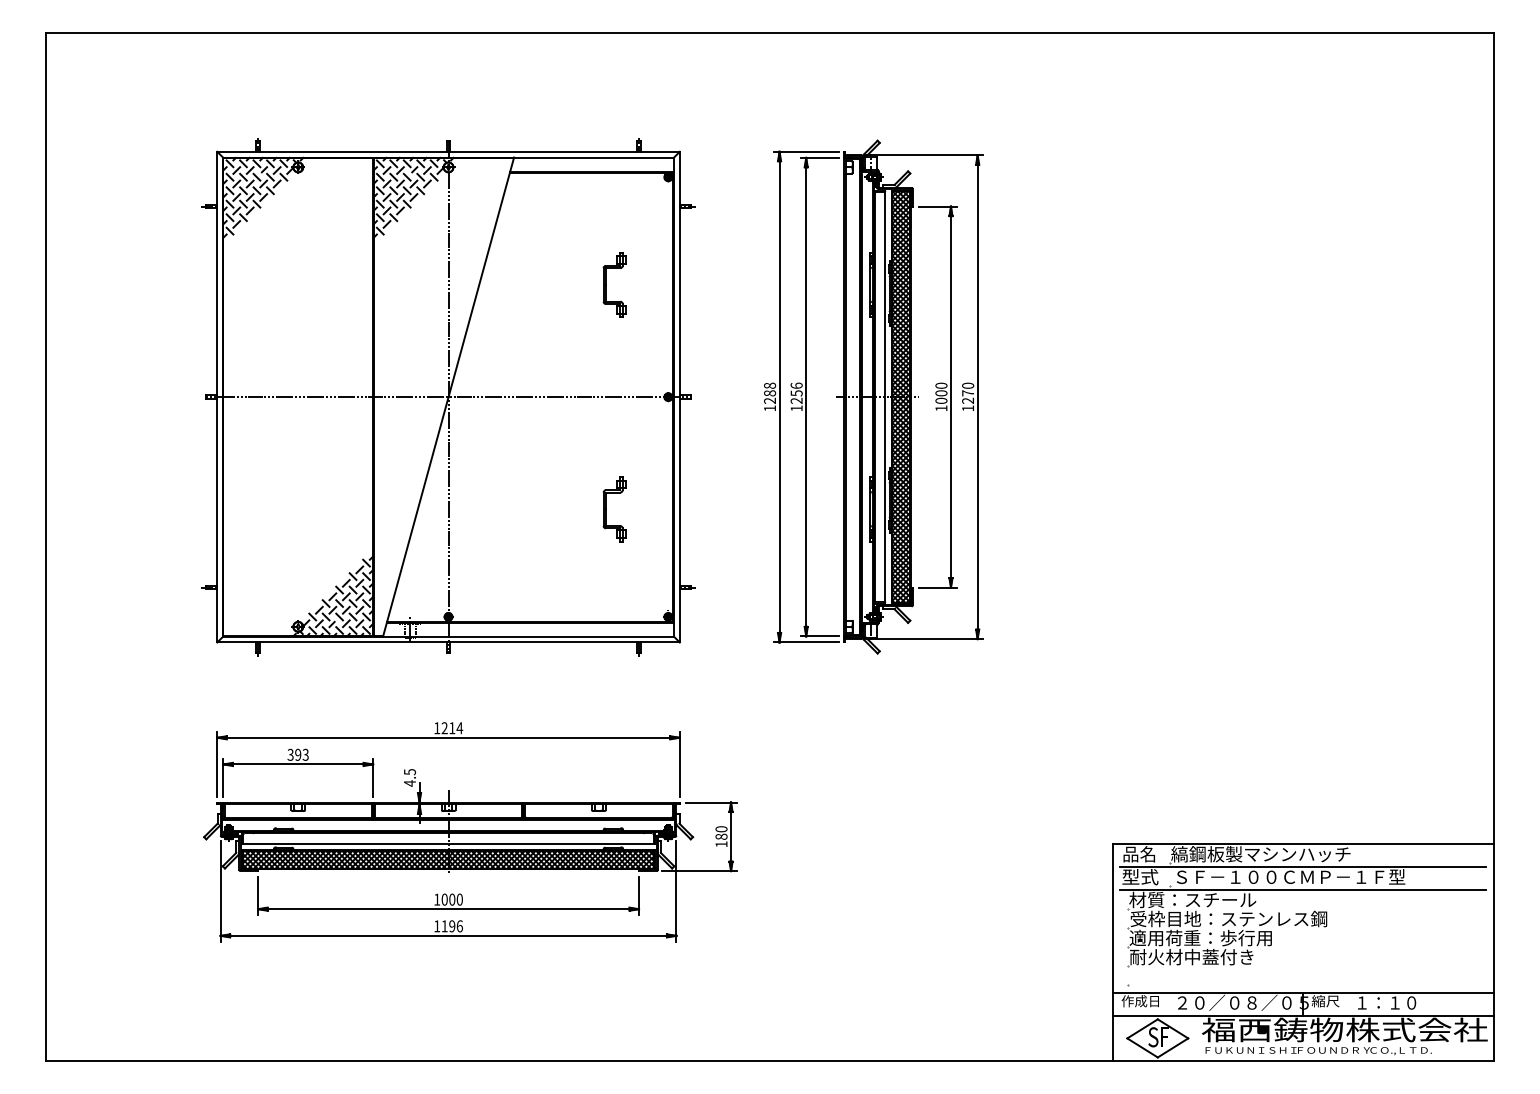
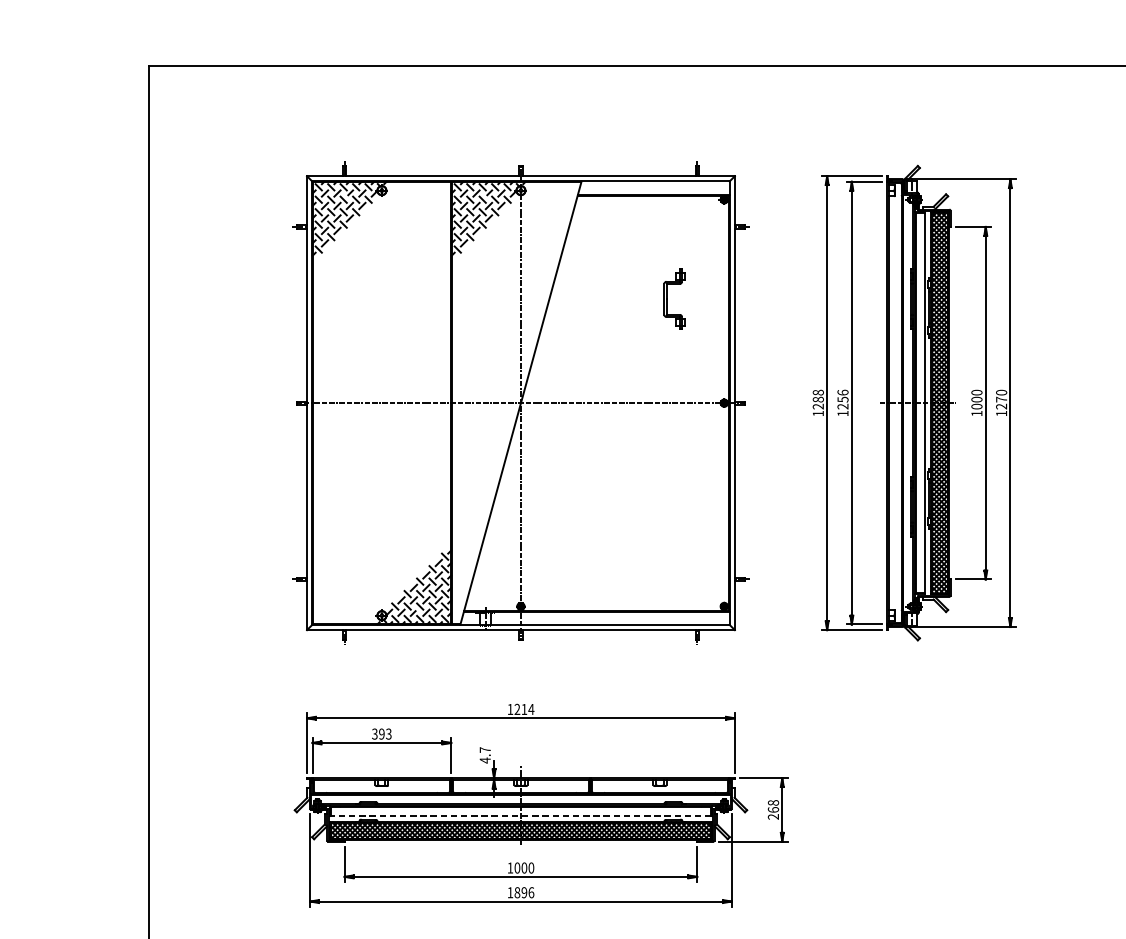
part: (606, 509) -> (667, 507), removed
text: (410, 772) -> (485, 750), 4.5 -> 4.7
text: (721, 836) -> (773, 809), 180 -> 268
line: (447, 843) -> (519, 816), solid -> dashed
text: (444, 926) -> (517, 892), 1196 -> 1896

